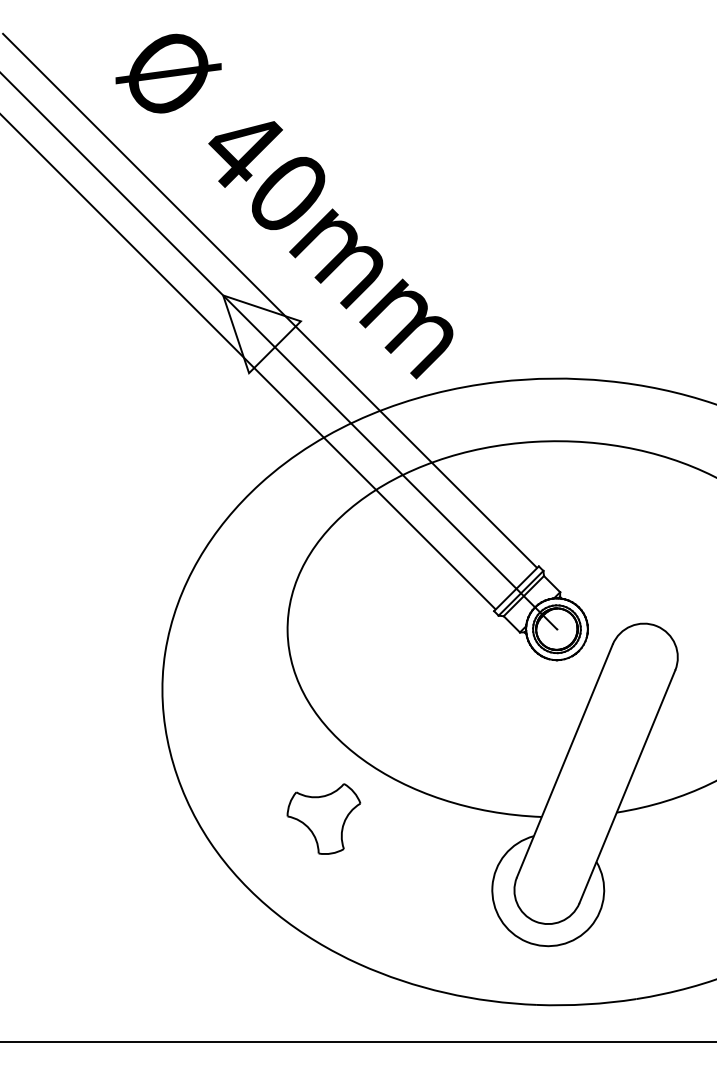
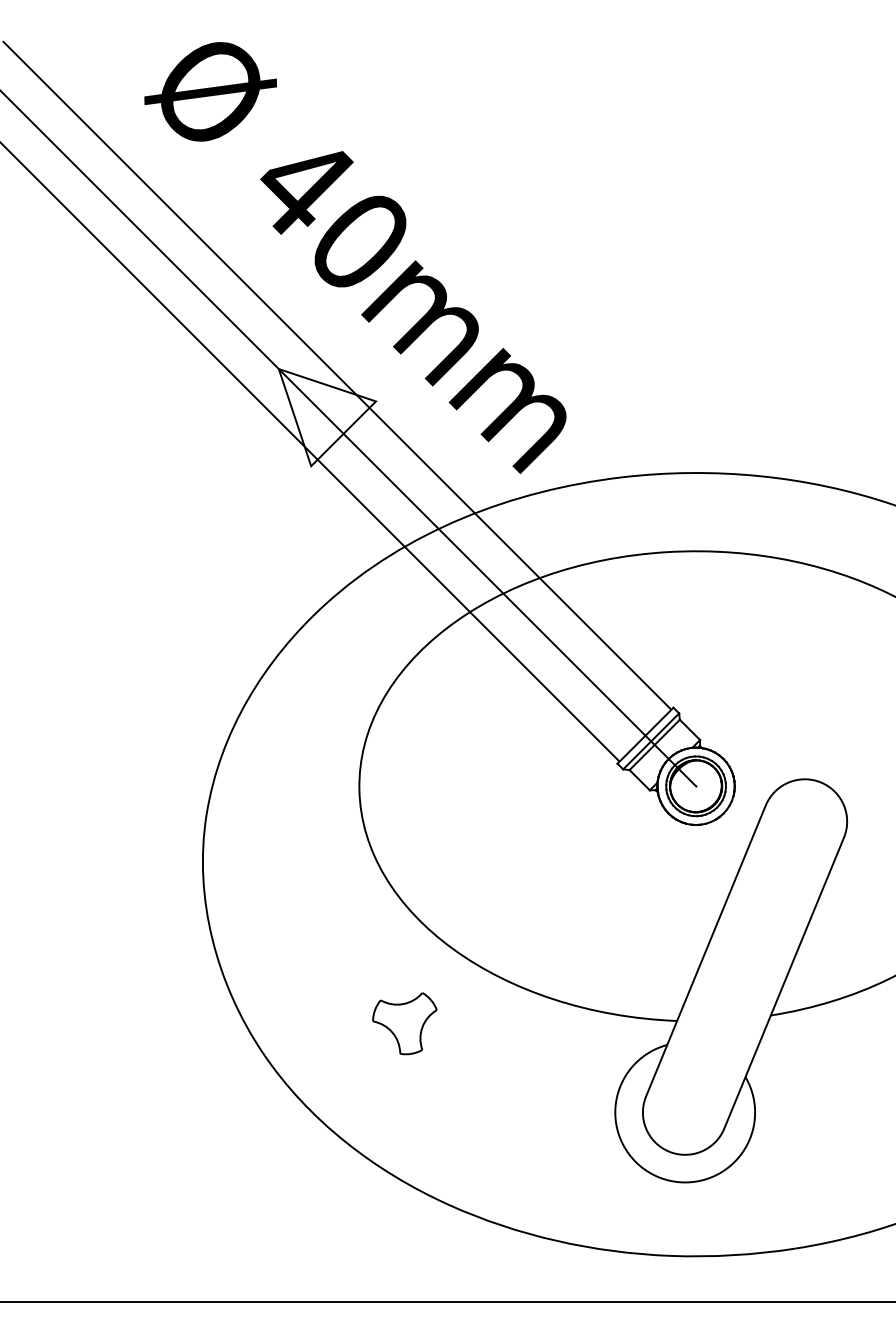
part: (323, 819) -> (404, 1023), size x0.7

